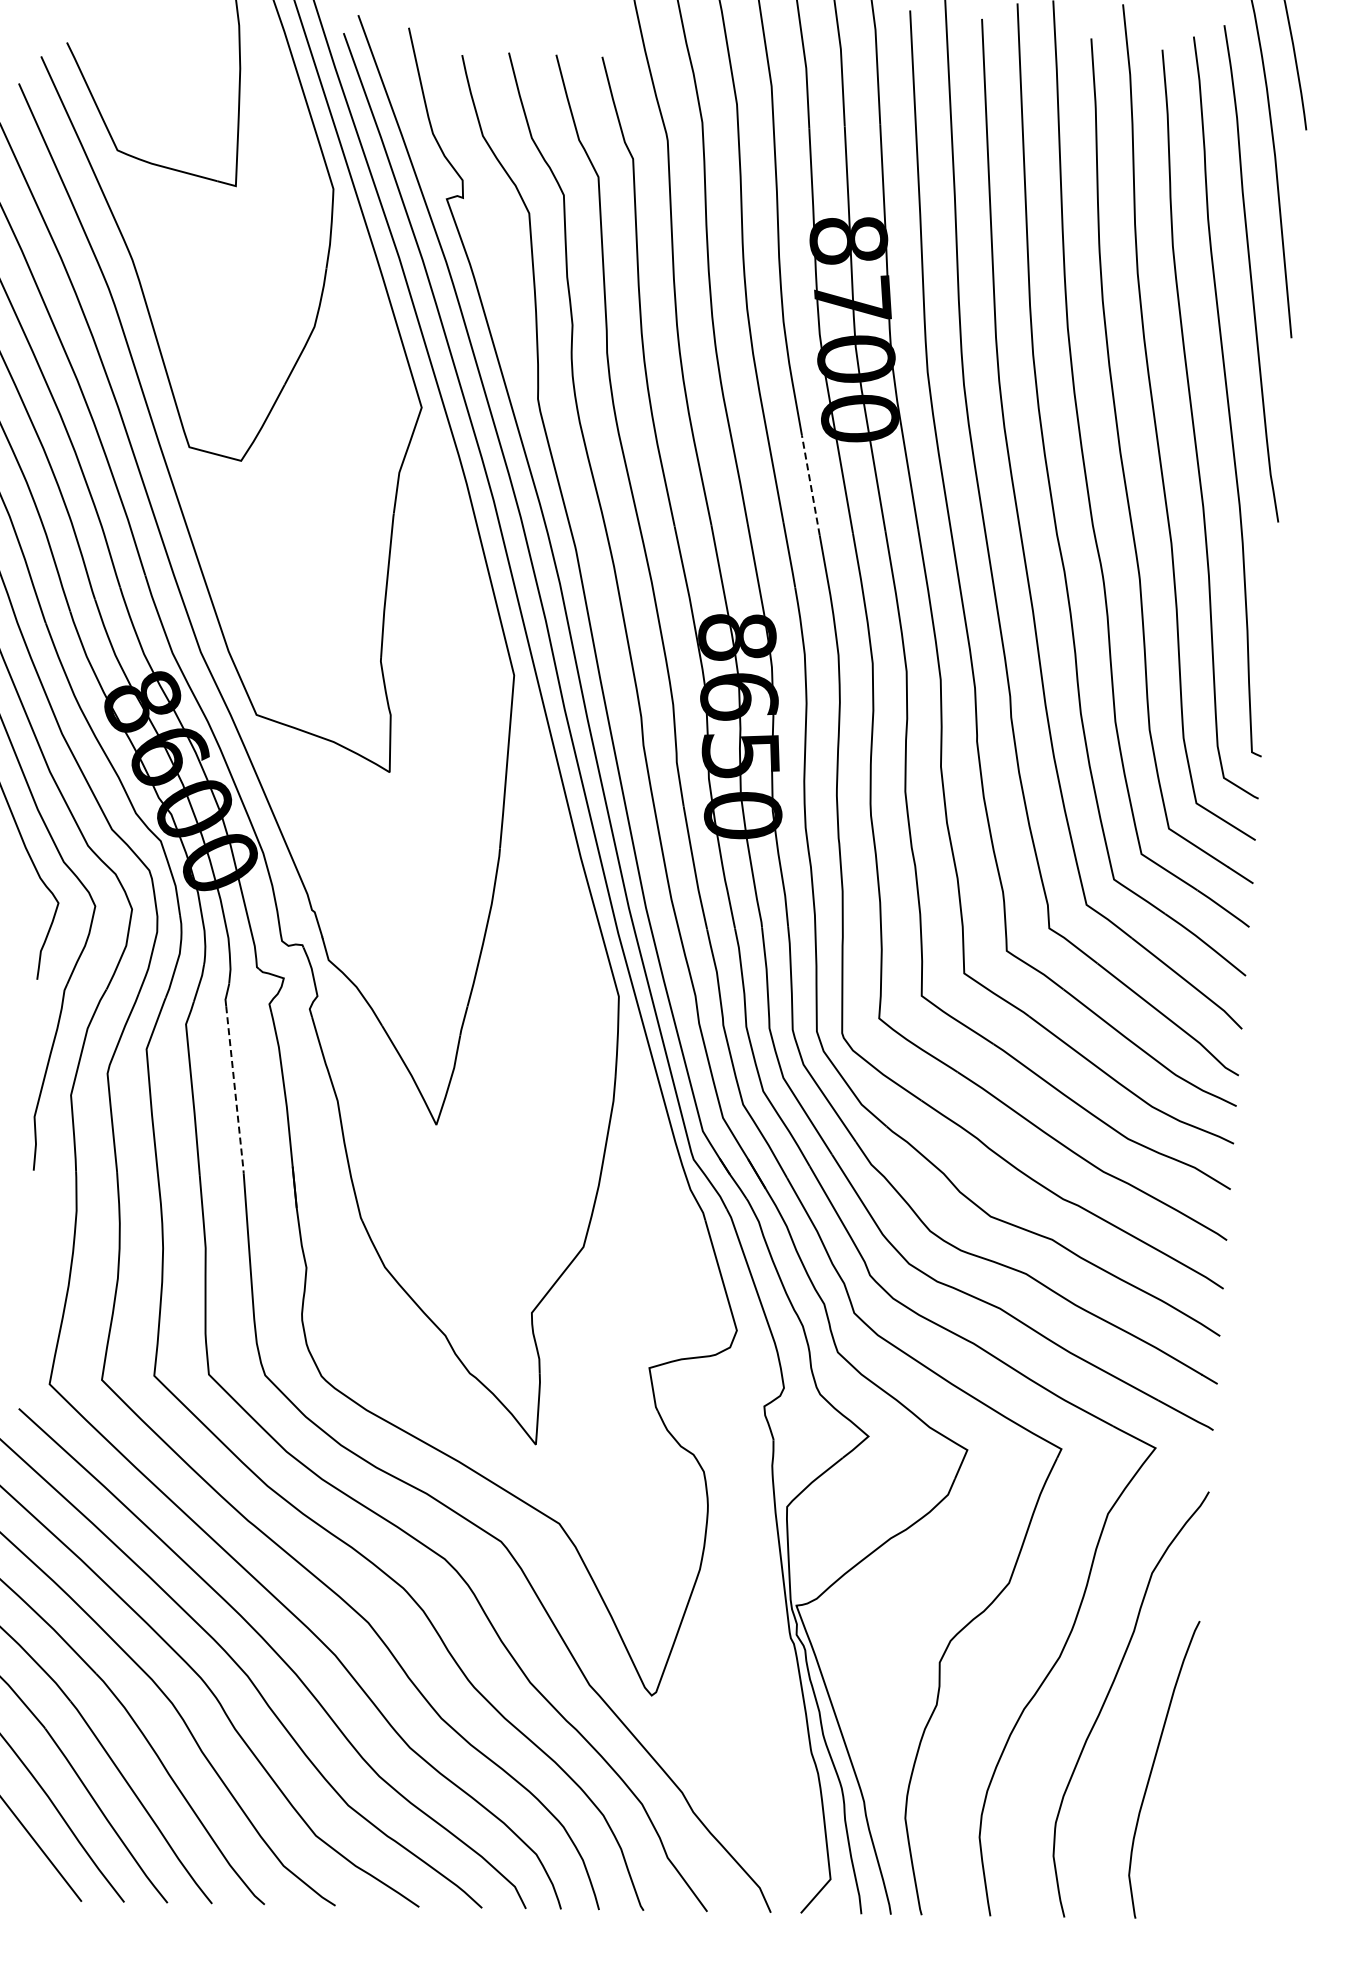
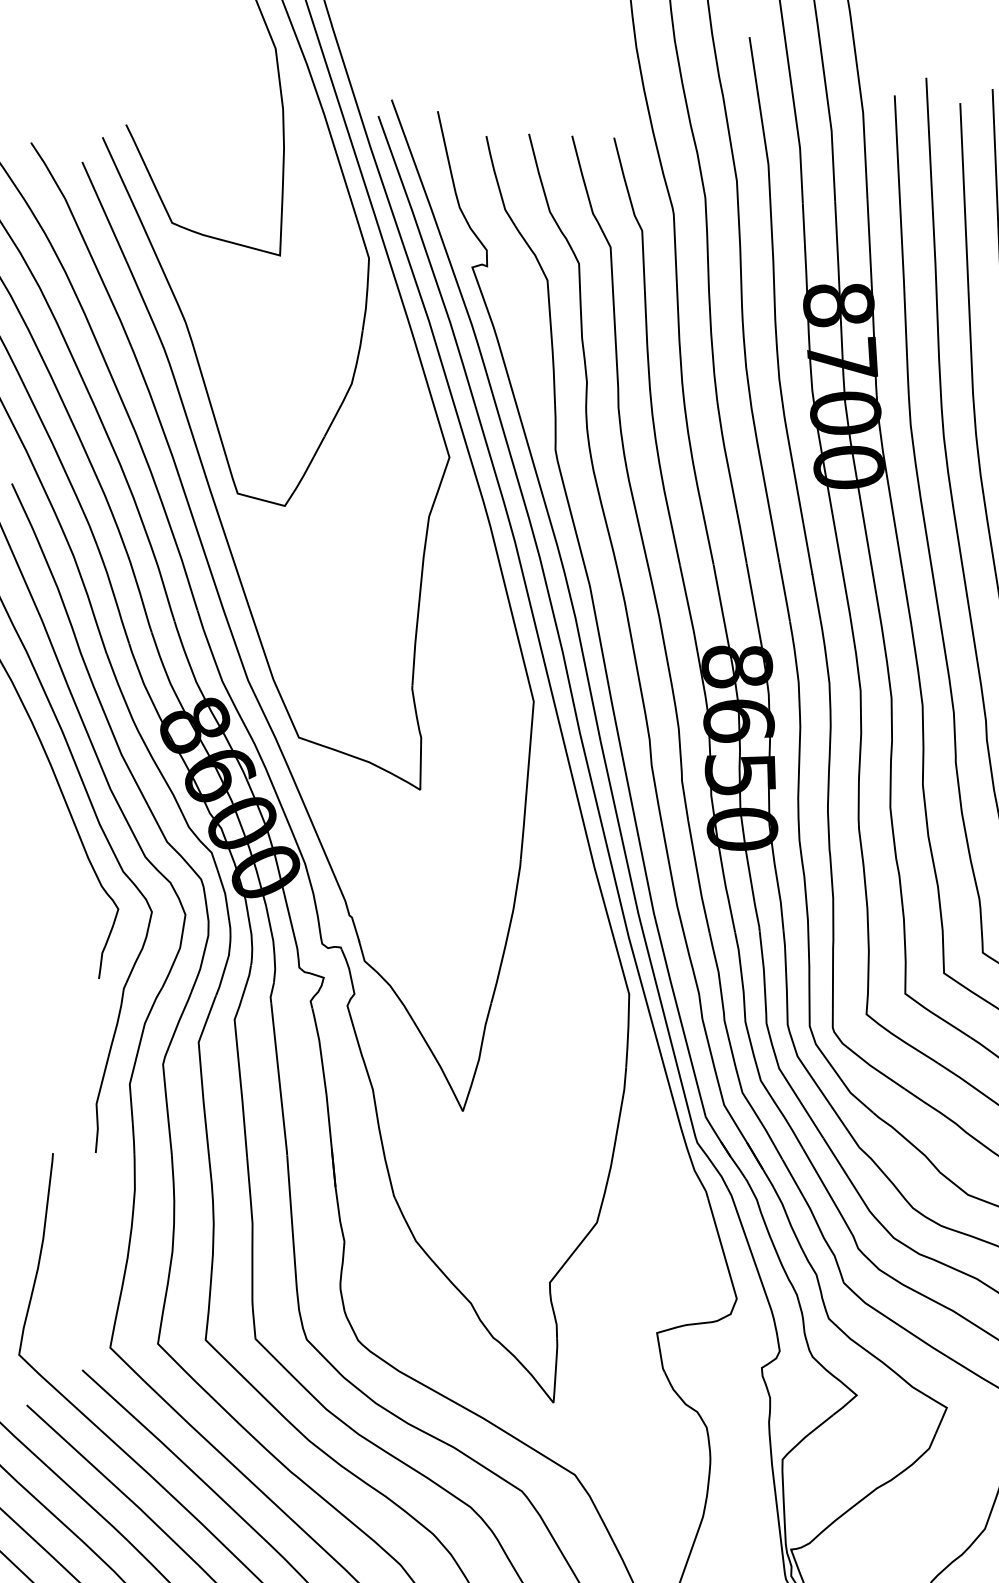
line: (810, 485) -> (803, 528), dashed -> solid
line: (235, 1090) -> (279, 1079), dashed -> solid

